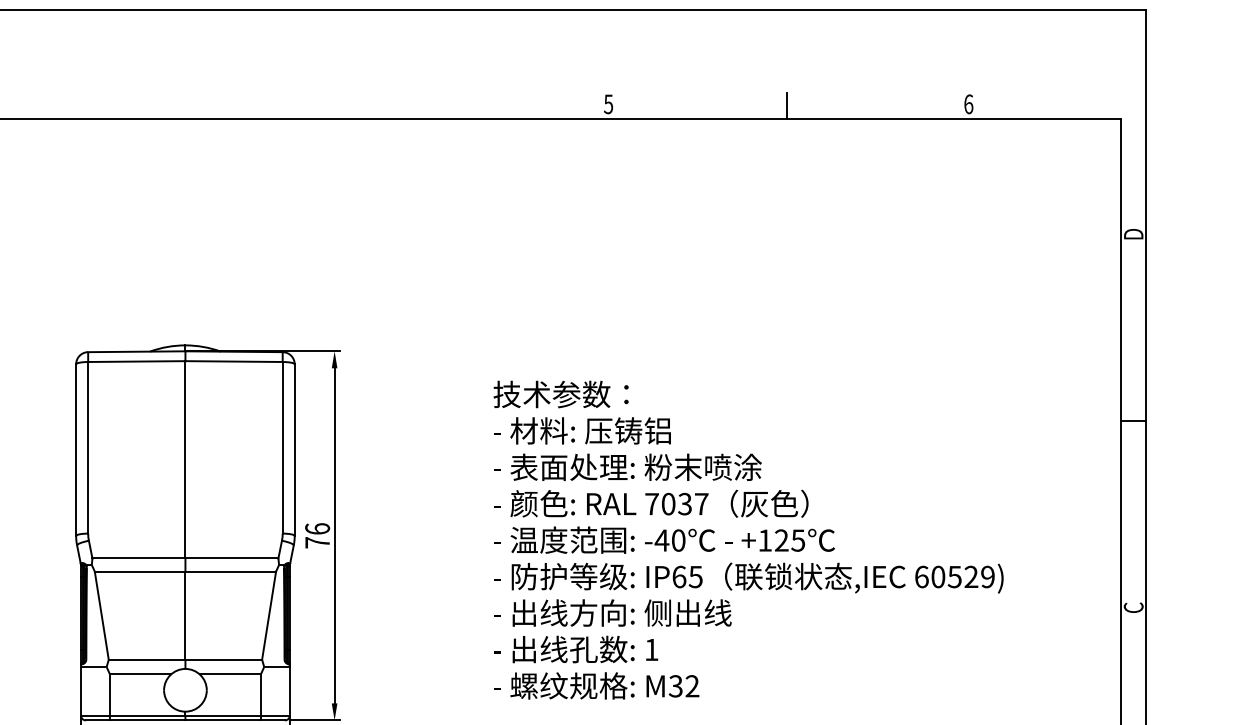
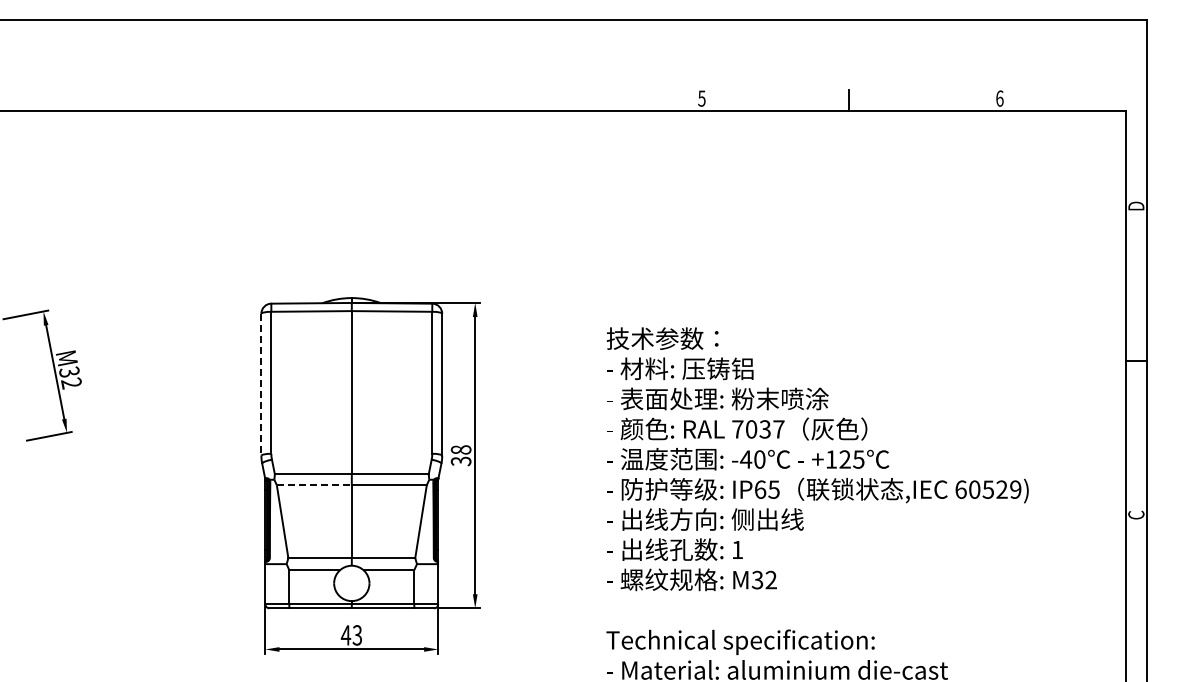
line: (76, 449) -> (261, 384), solid -> dashed
text: (316, 535) -> (460, 455), 76 -> 38
line: (140, 571) -> (314, 485), solid -> dashed

